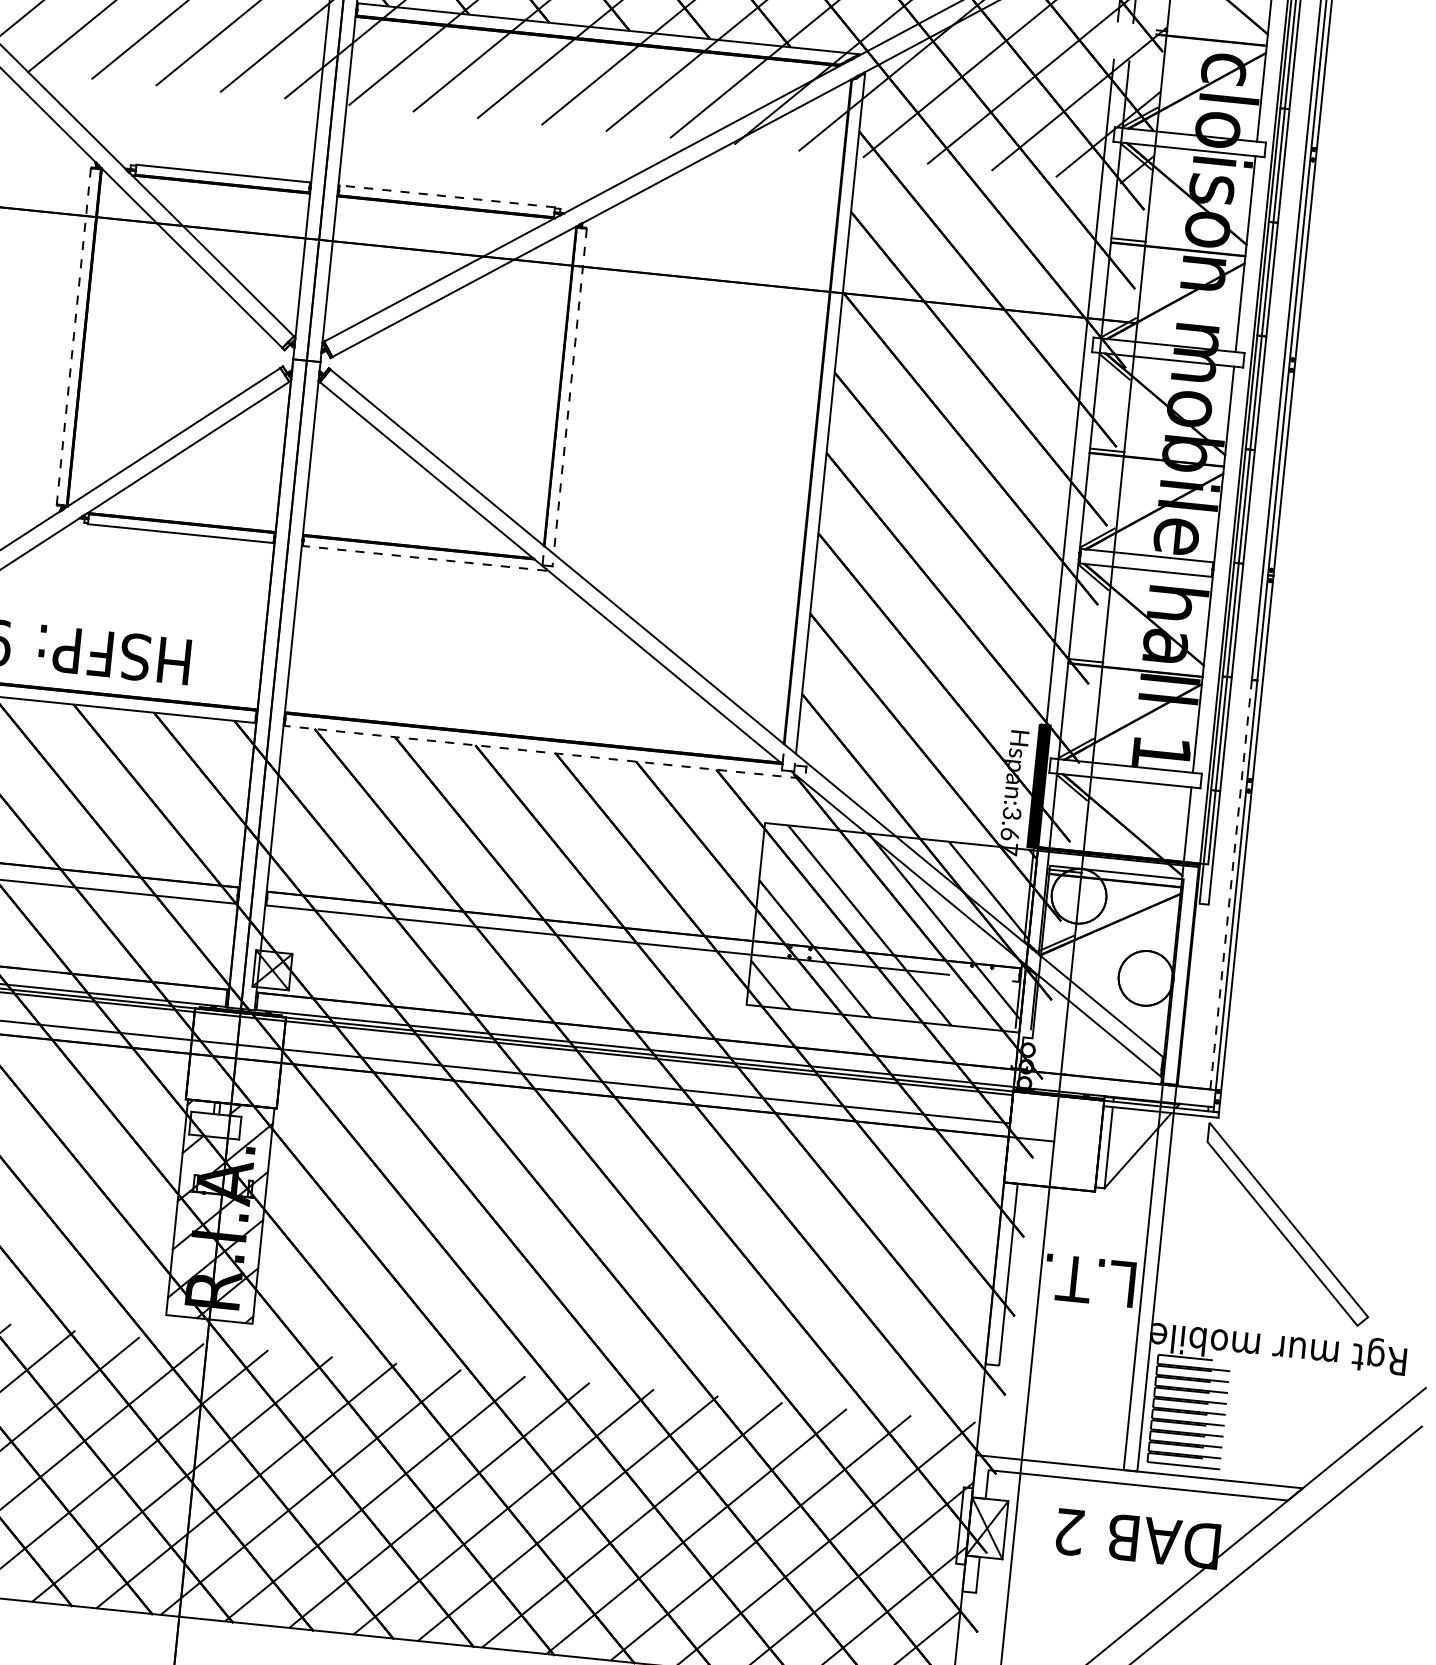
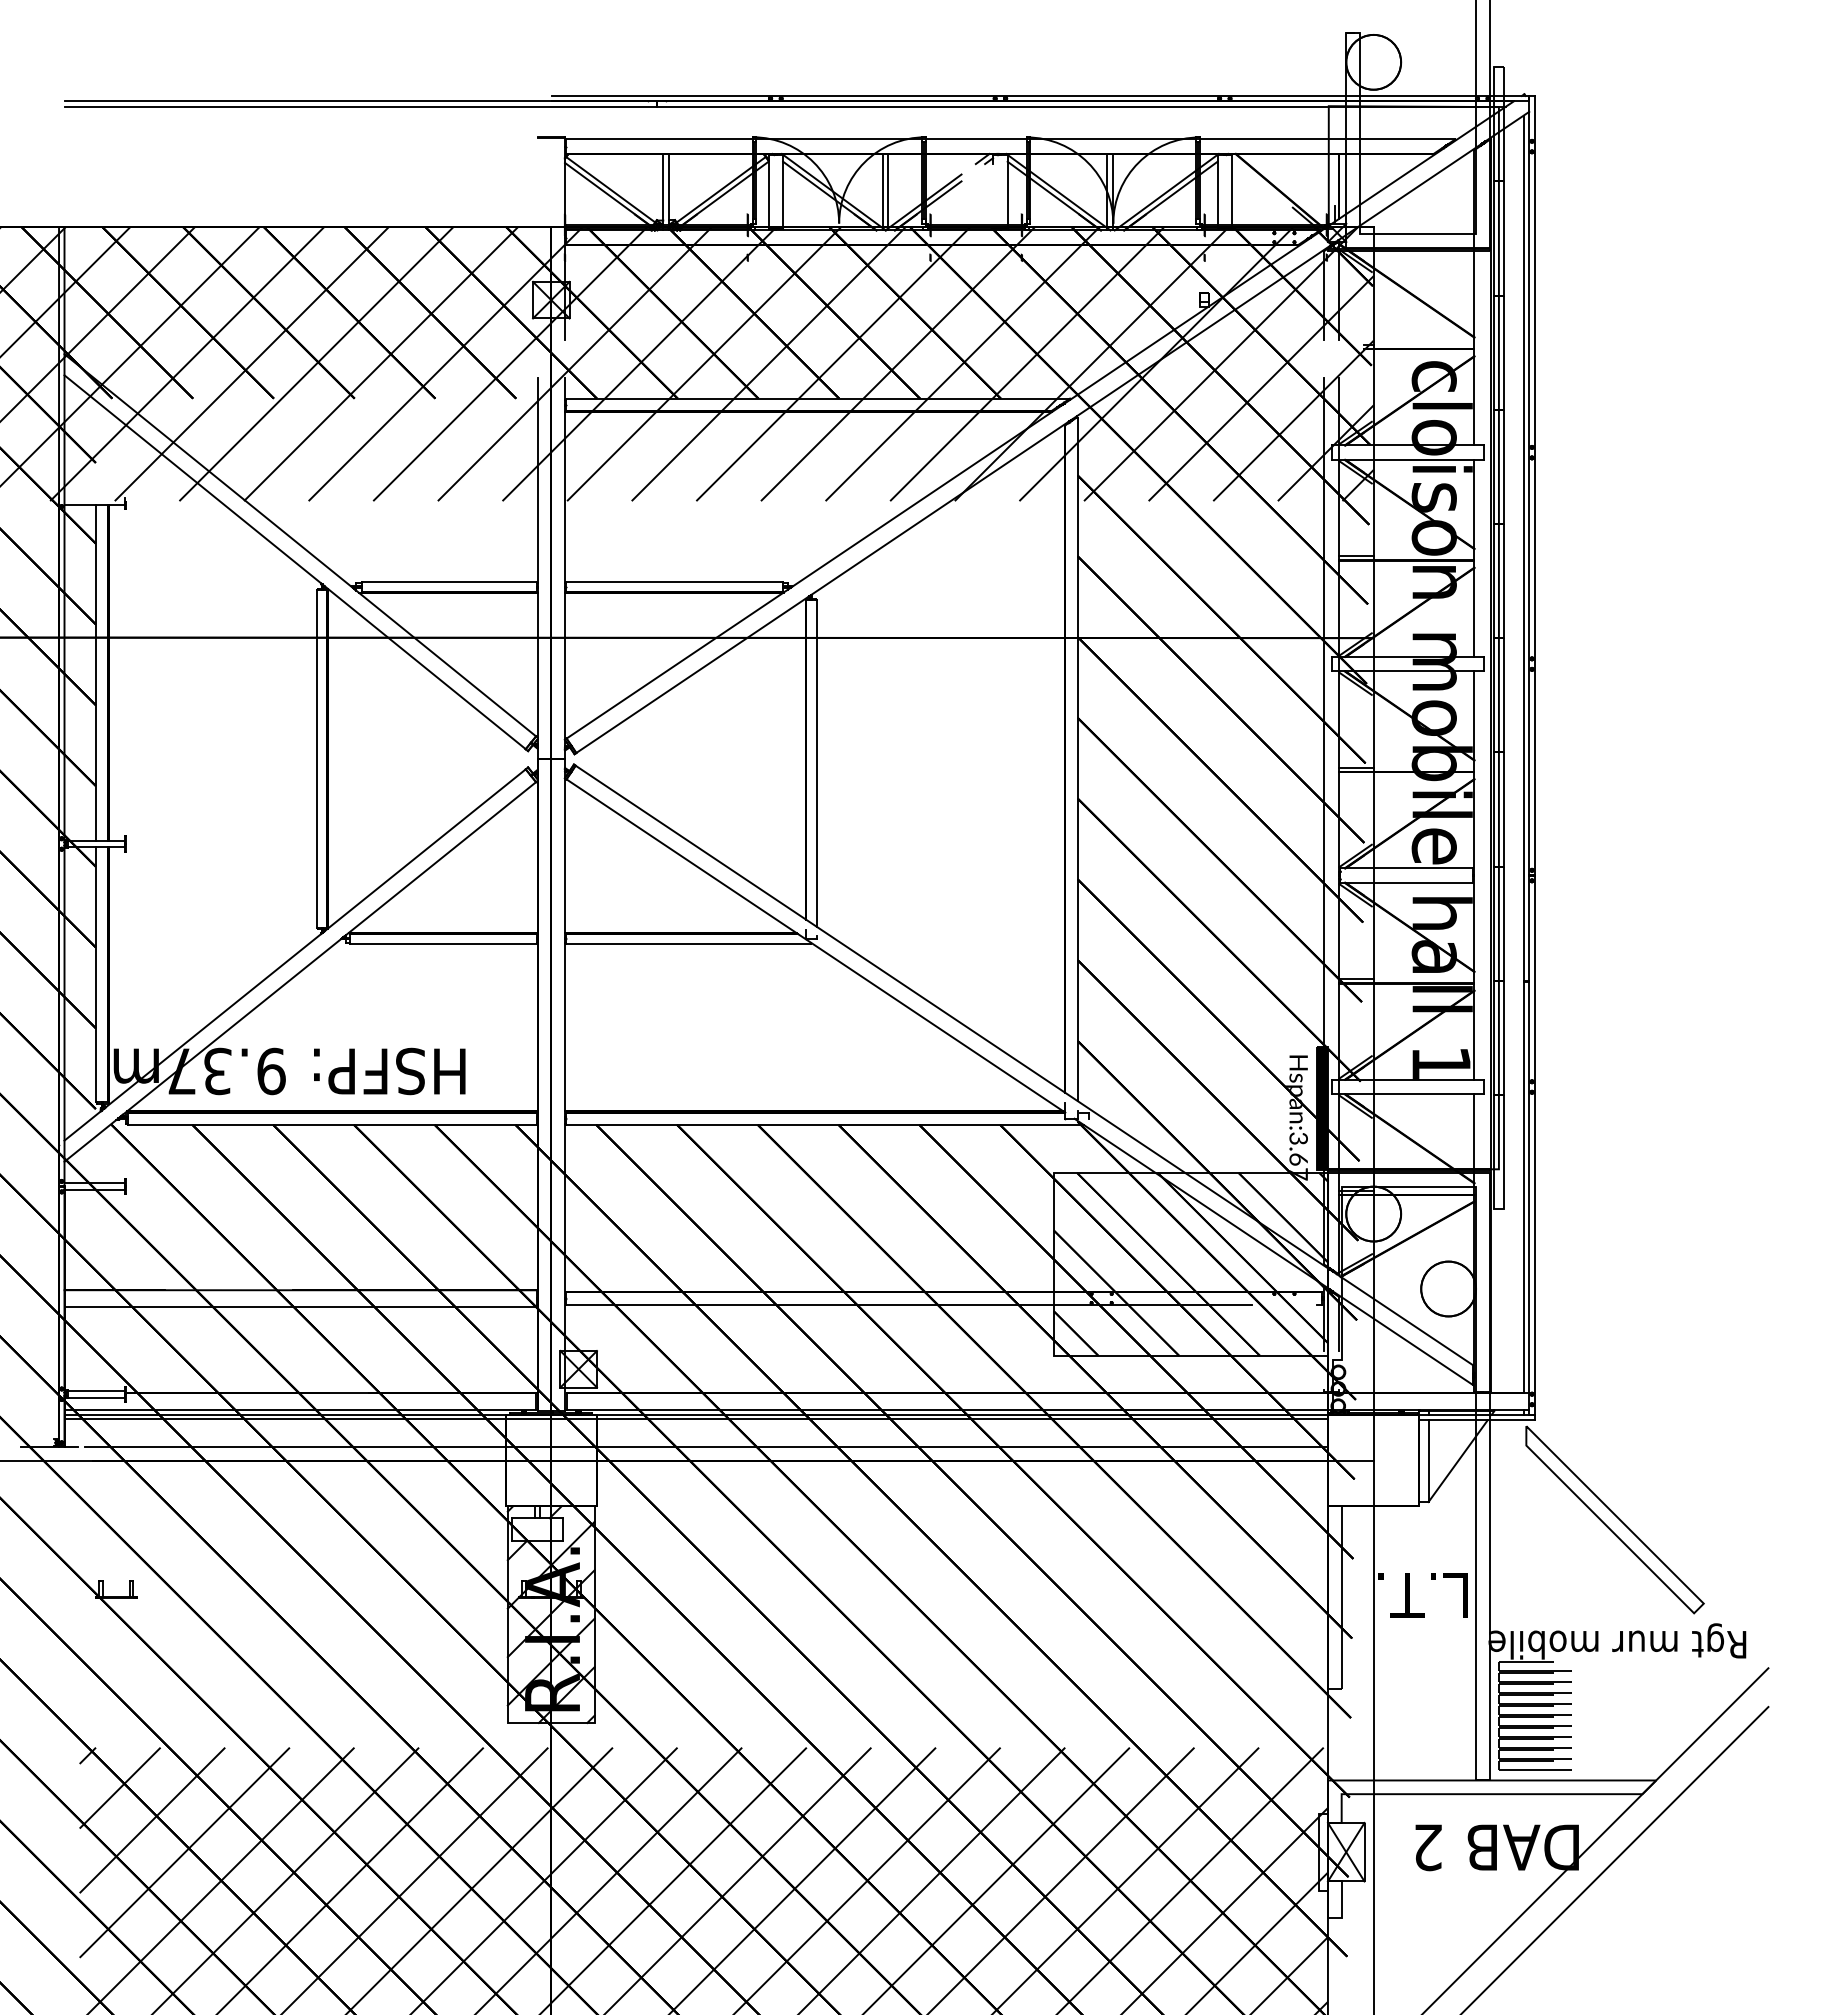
line: (446, 196) -> (673, 581), dashed -> solid
line: (74, 336) -> (317, 758), dashed -> solid
line: (570, 391) -> (816, 763), dashed -> solid
line: (423, 558) -> (687, 944), dashed -> solid
line: (541, 751) -> (824, 1124), dashed -> solid
line: (1230, 884) -> (1523, 1187), dashed -> solid

